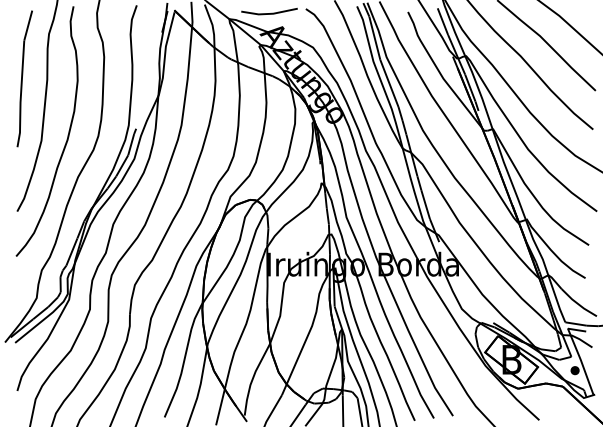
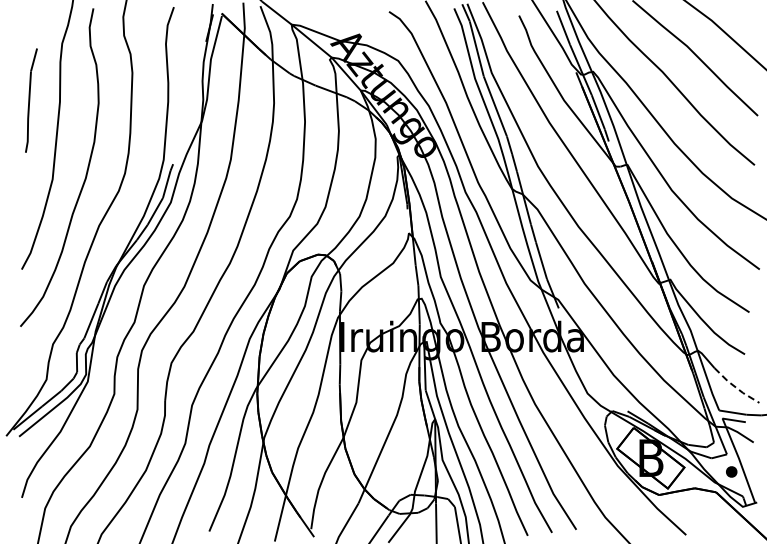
line: (269, 13) -> (342, 17), removed
part: (24, 78) -> (31, 100), size x0.6
line: (578, 304) -> (736, 387), solid -> dashed

